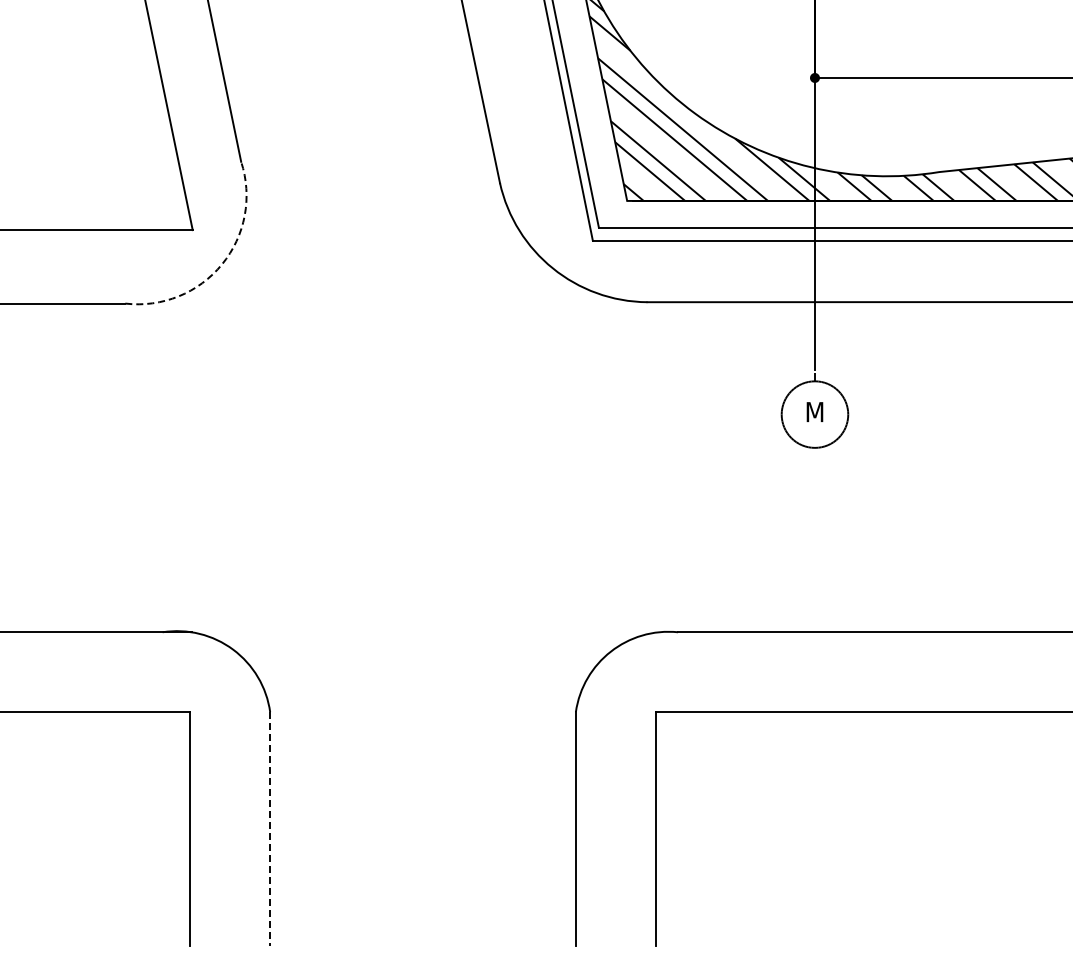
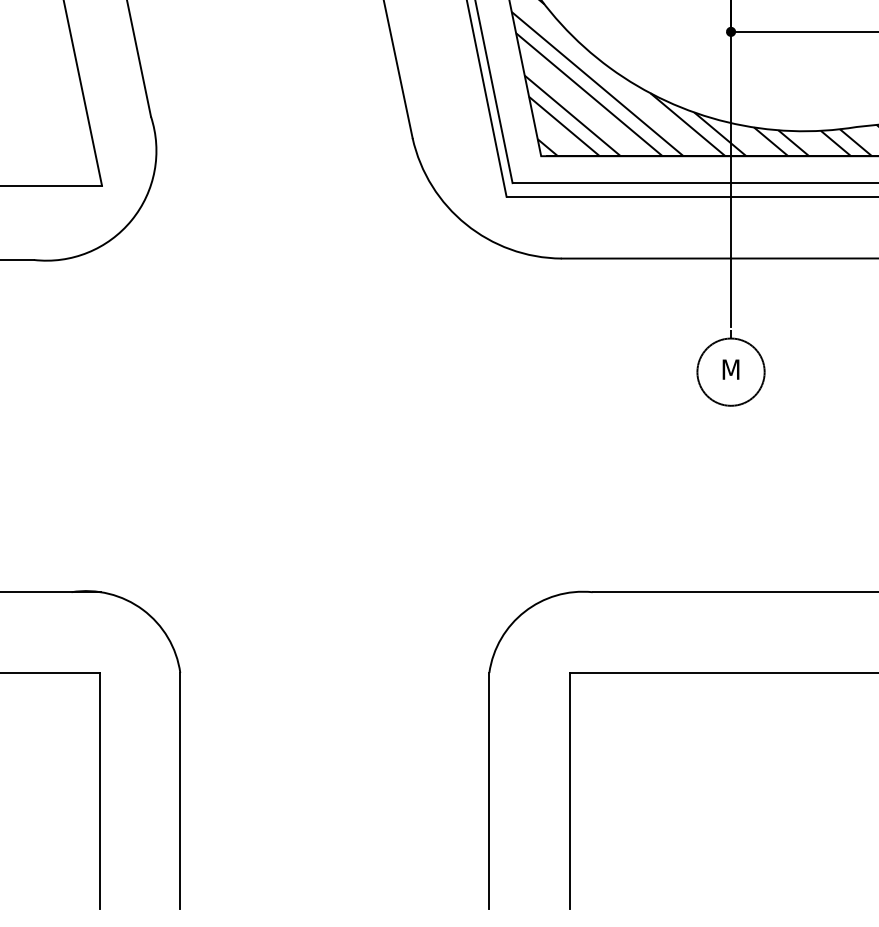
arc: (222, 264) -> (132, 220), dashed -> solid
line: (270, 829) -> (180, 791), dashed -> solid

